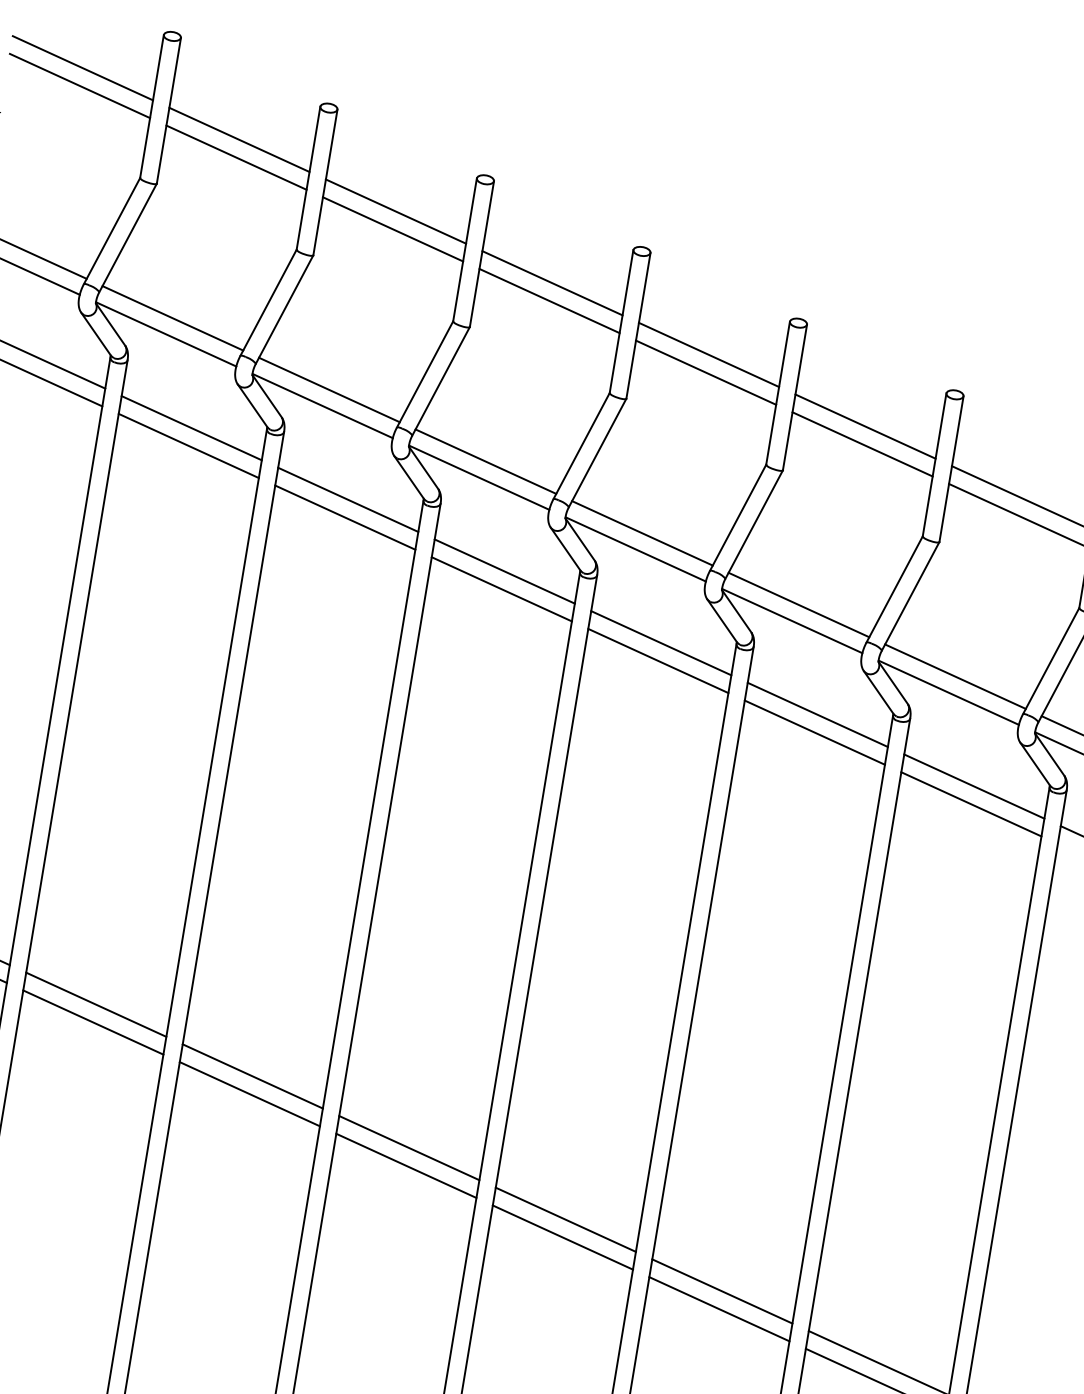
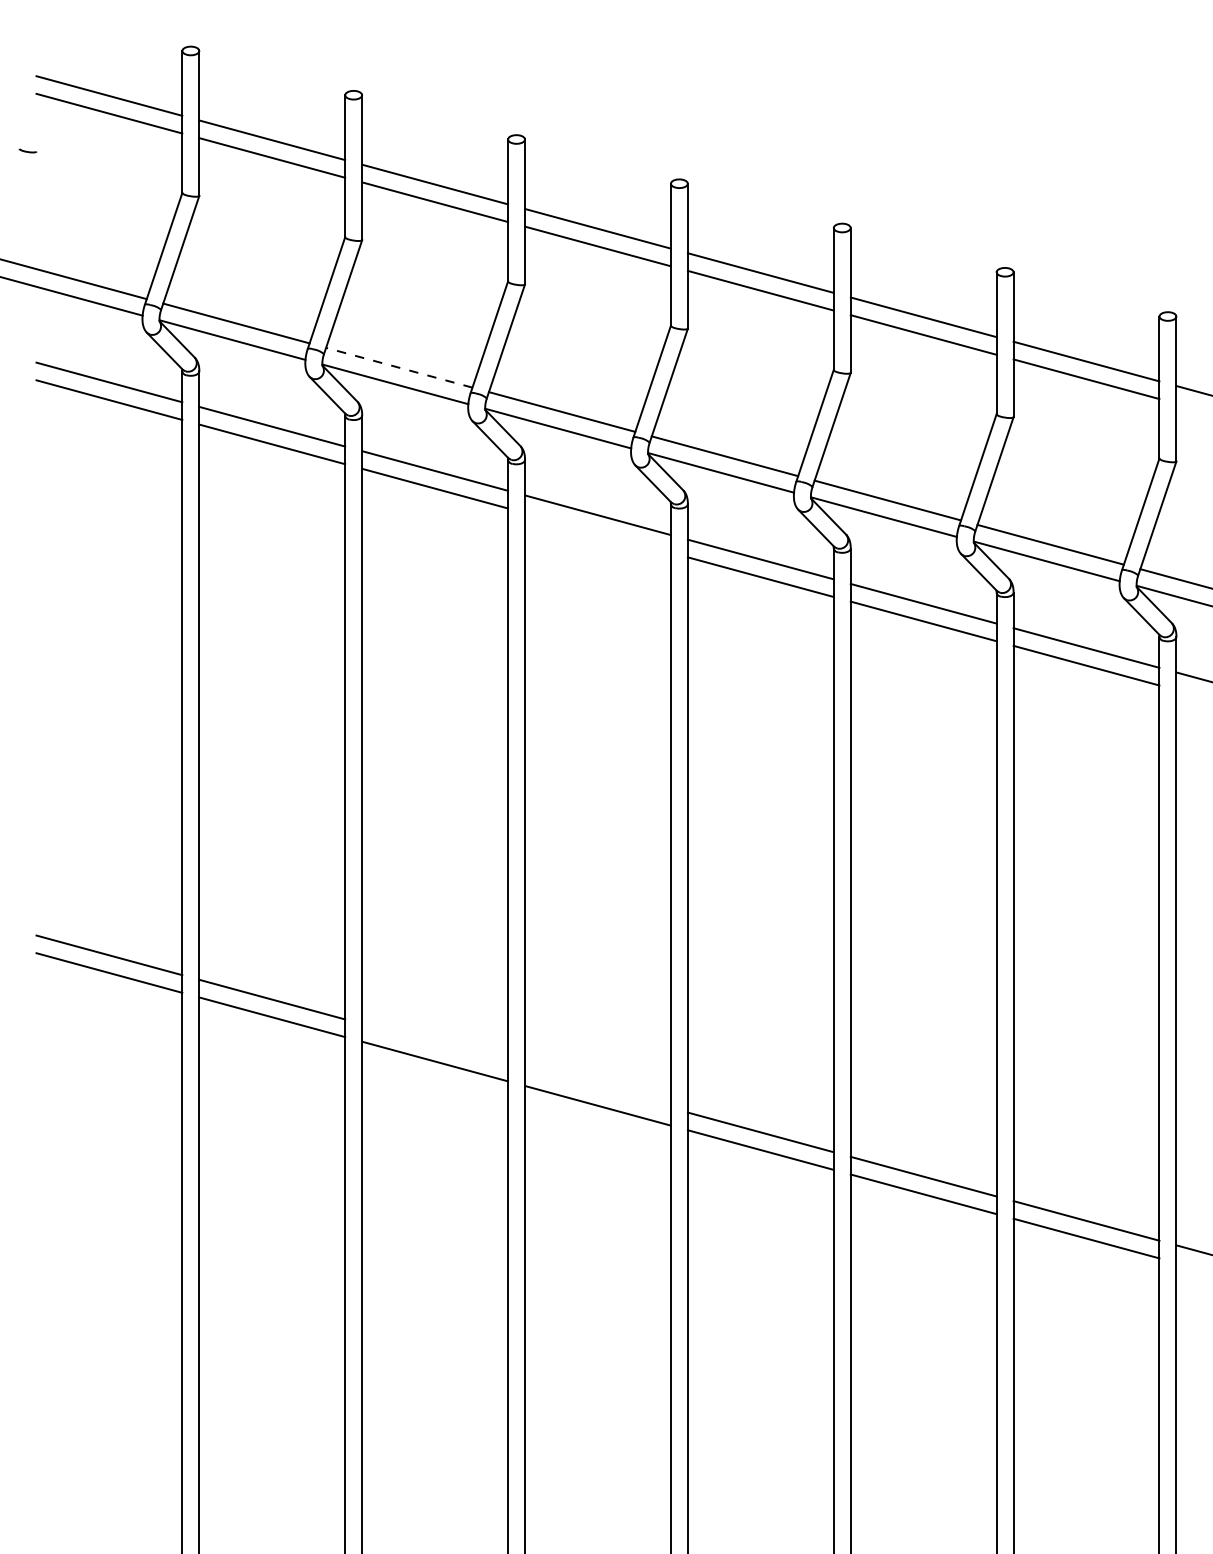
line: (329, 389) -> (399, 367), solid -> dashed
line: (501, 588) -> (597, 532), removed
line: (253, 1076) -> (435, 1043), removed
line: (408, 1147) -> (597, 1087), removed

